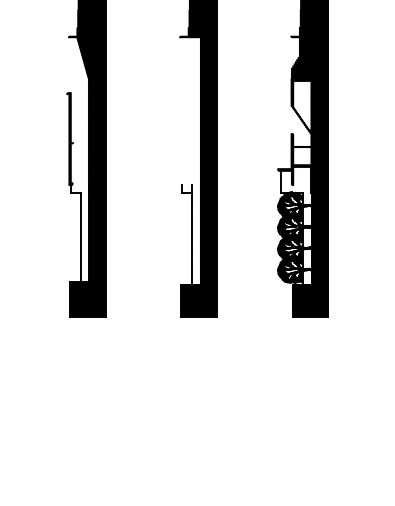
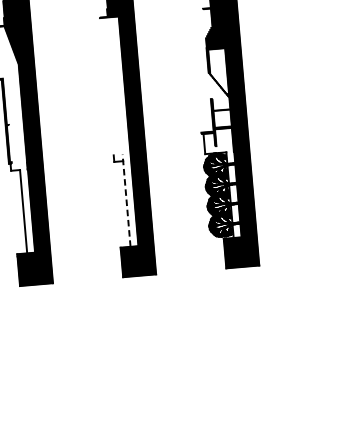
line: (191, 235) -> (126, 201), solid -> dashed

